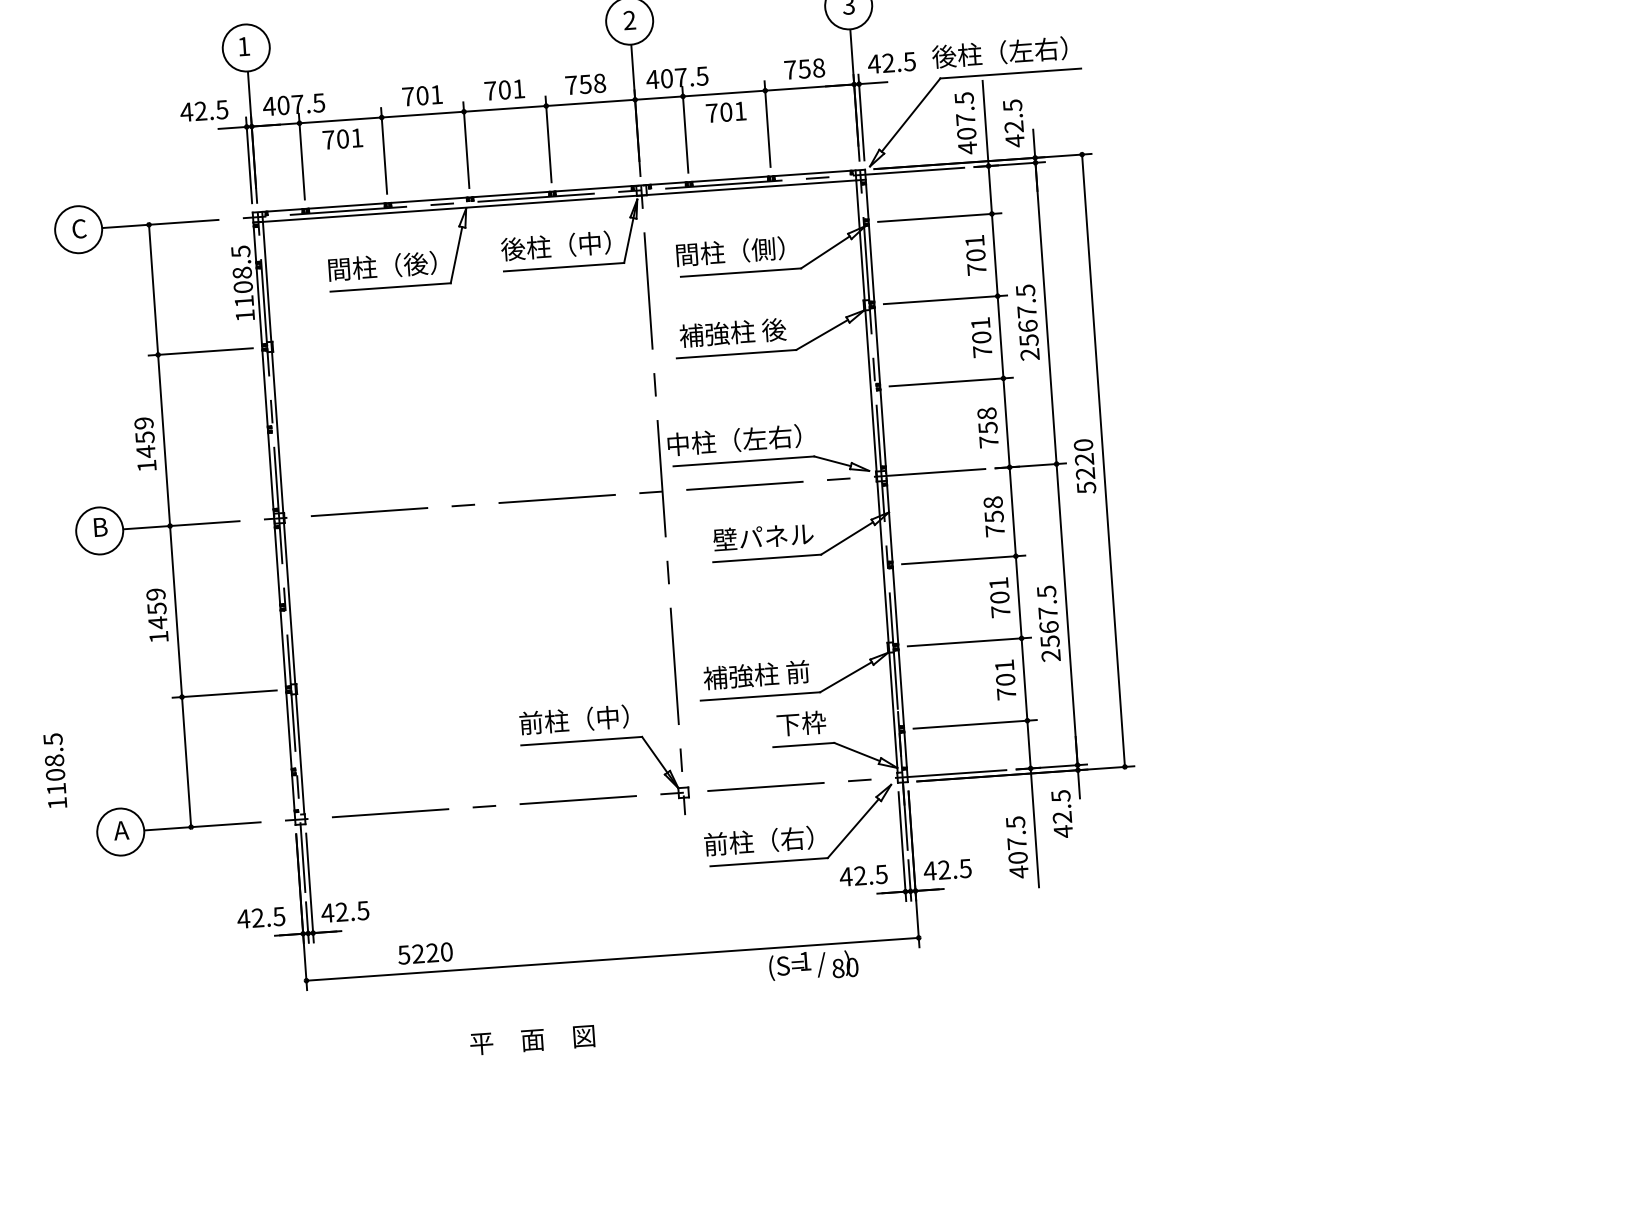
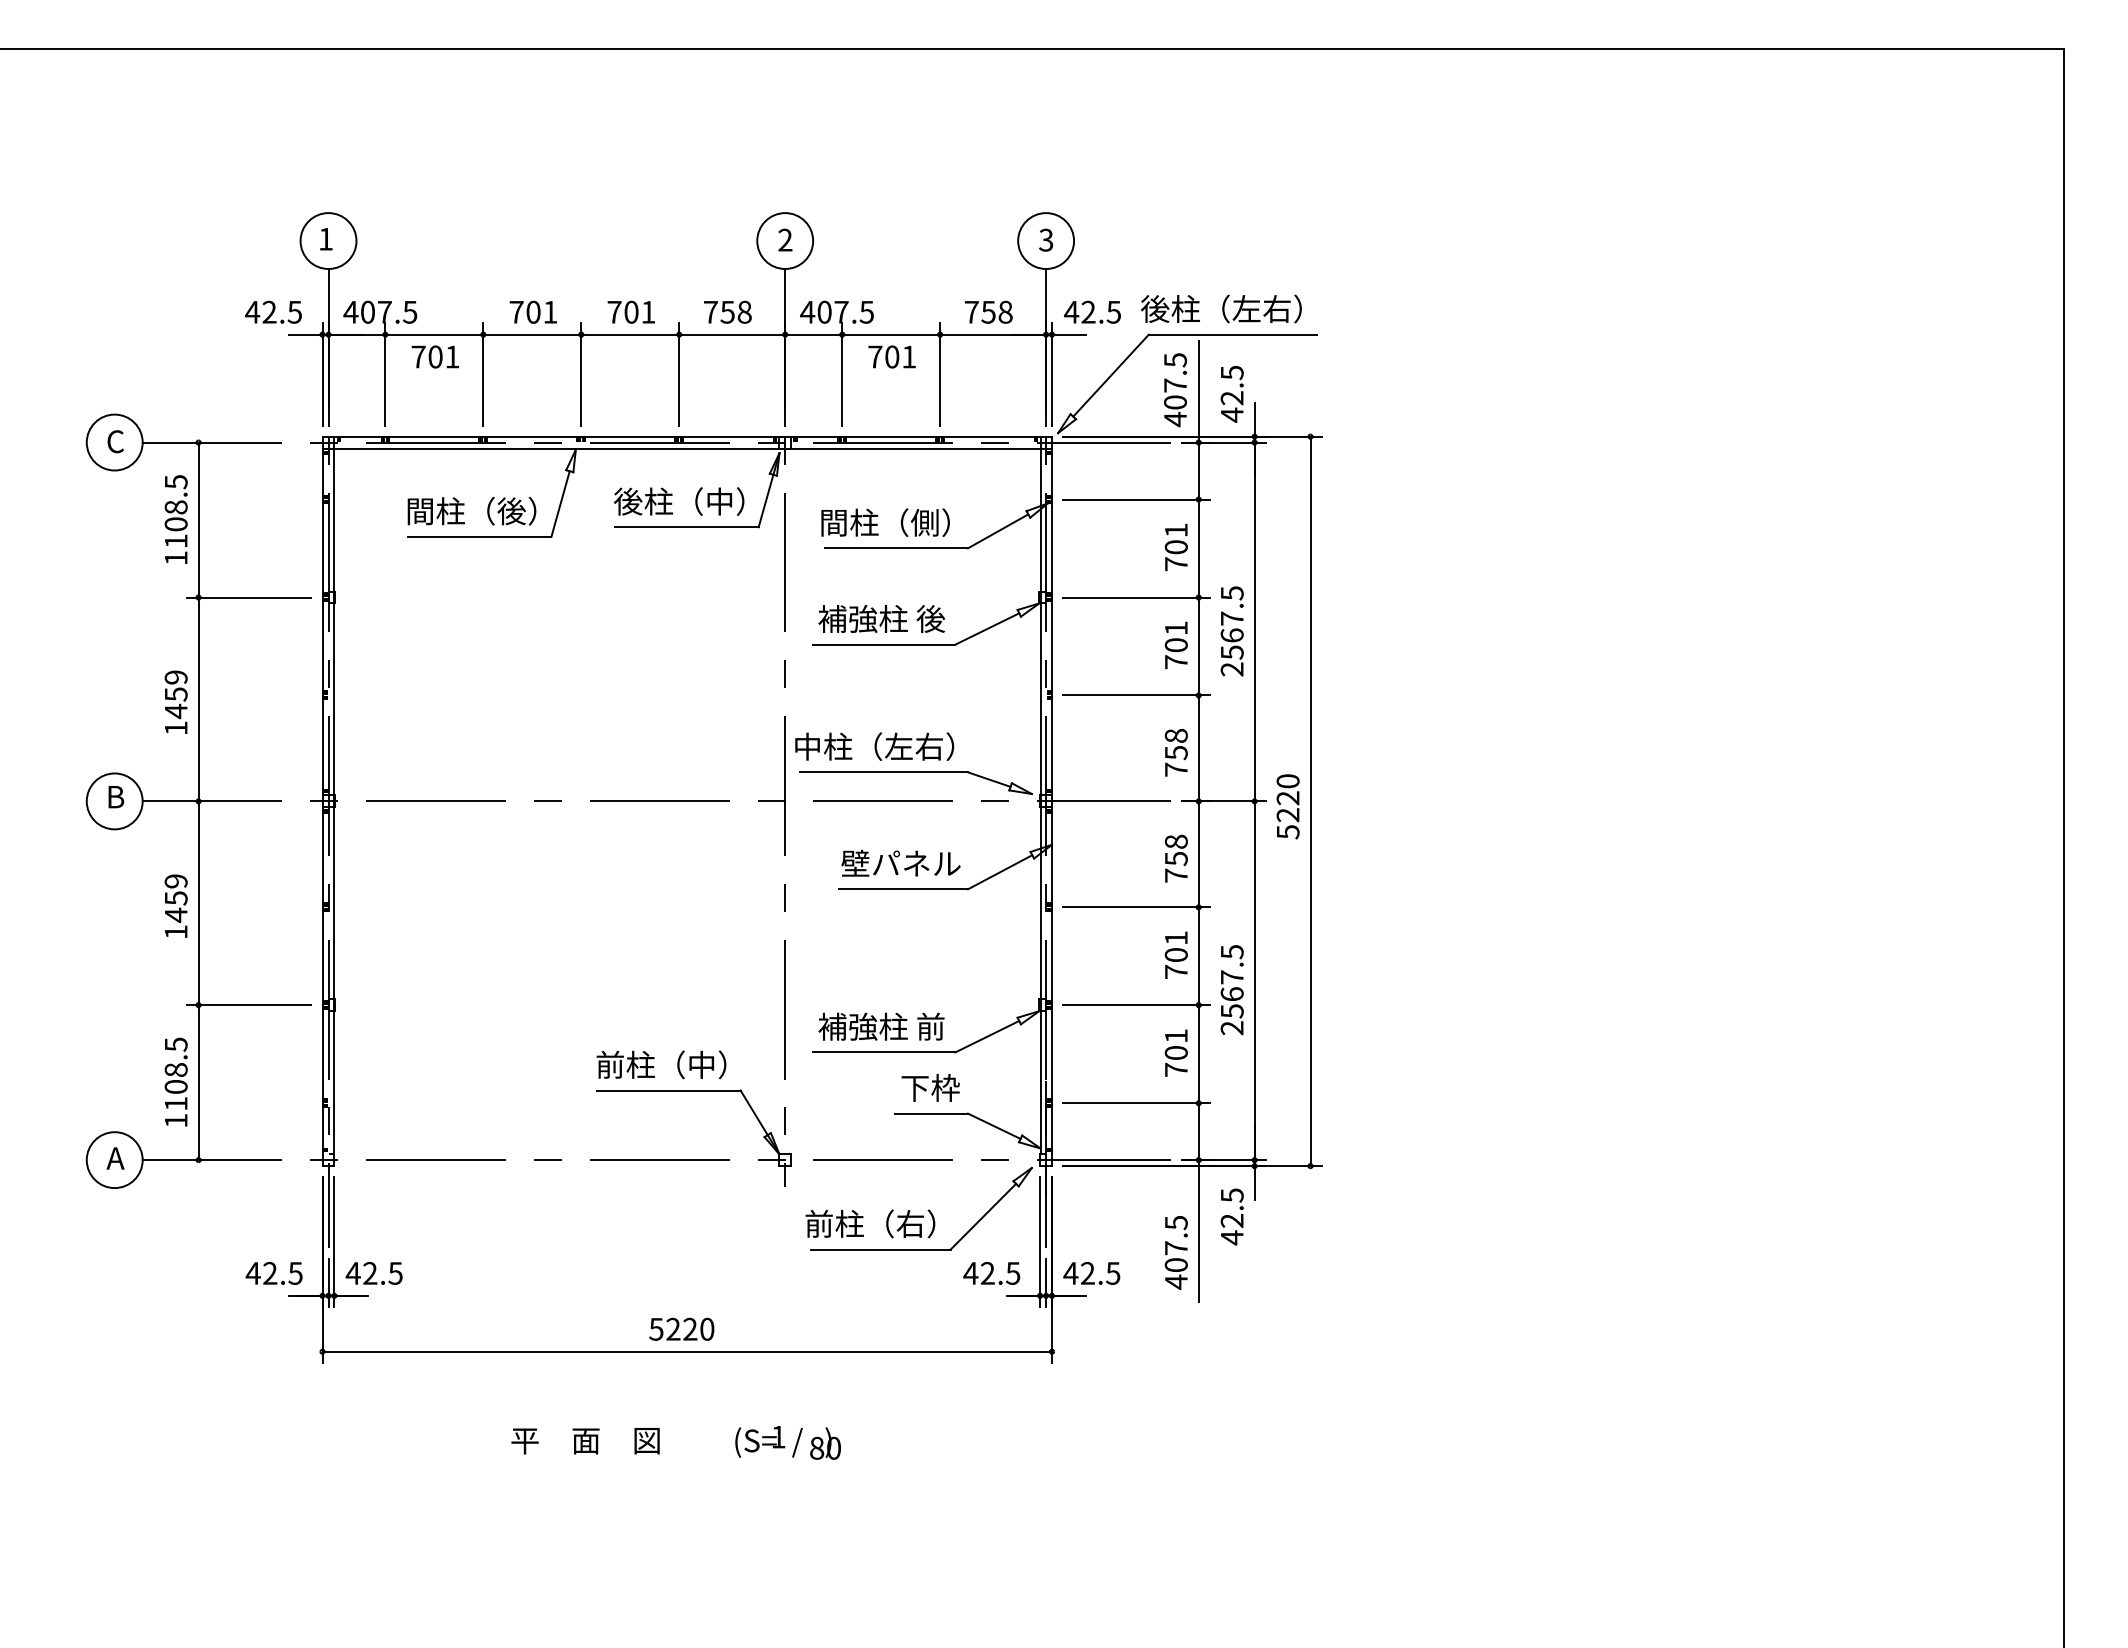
text: (242, 283) -> (175, 519), moved
text: (54, 770) -> (175, 1081), moved
text: (425, 952) -> (681, 1328), moved
text: (813, 965) -> (787, 1442), moved

